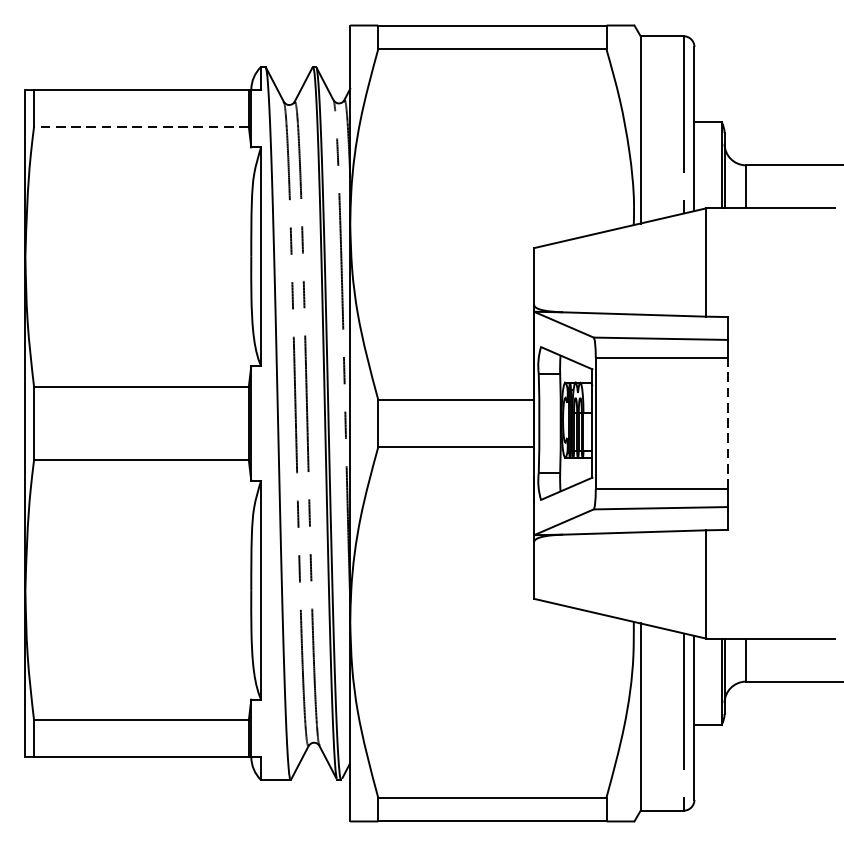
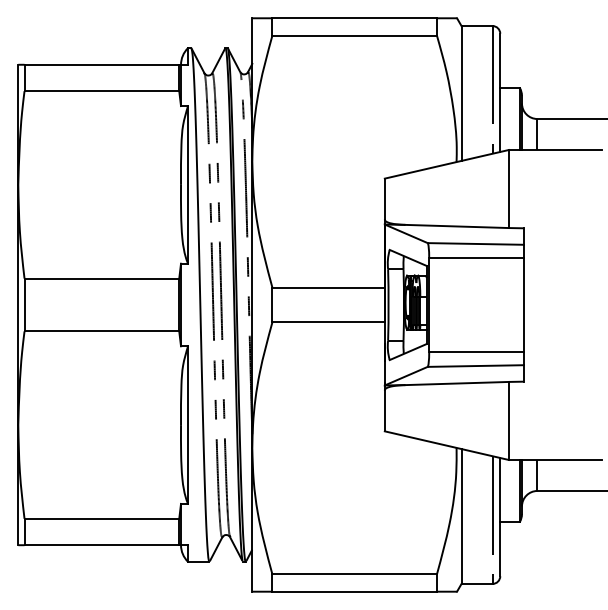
line: (140, 127) -> (101, 91), dashed -> solid
line: (728, 422) -> (524, 304), dashed -> solid

